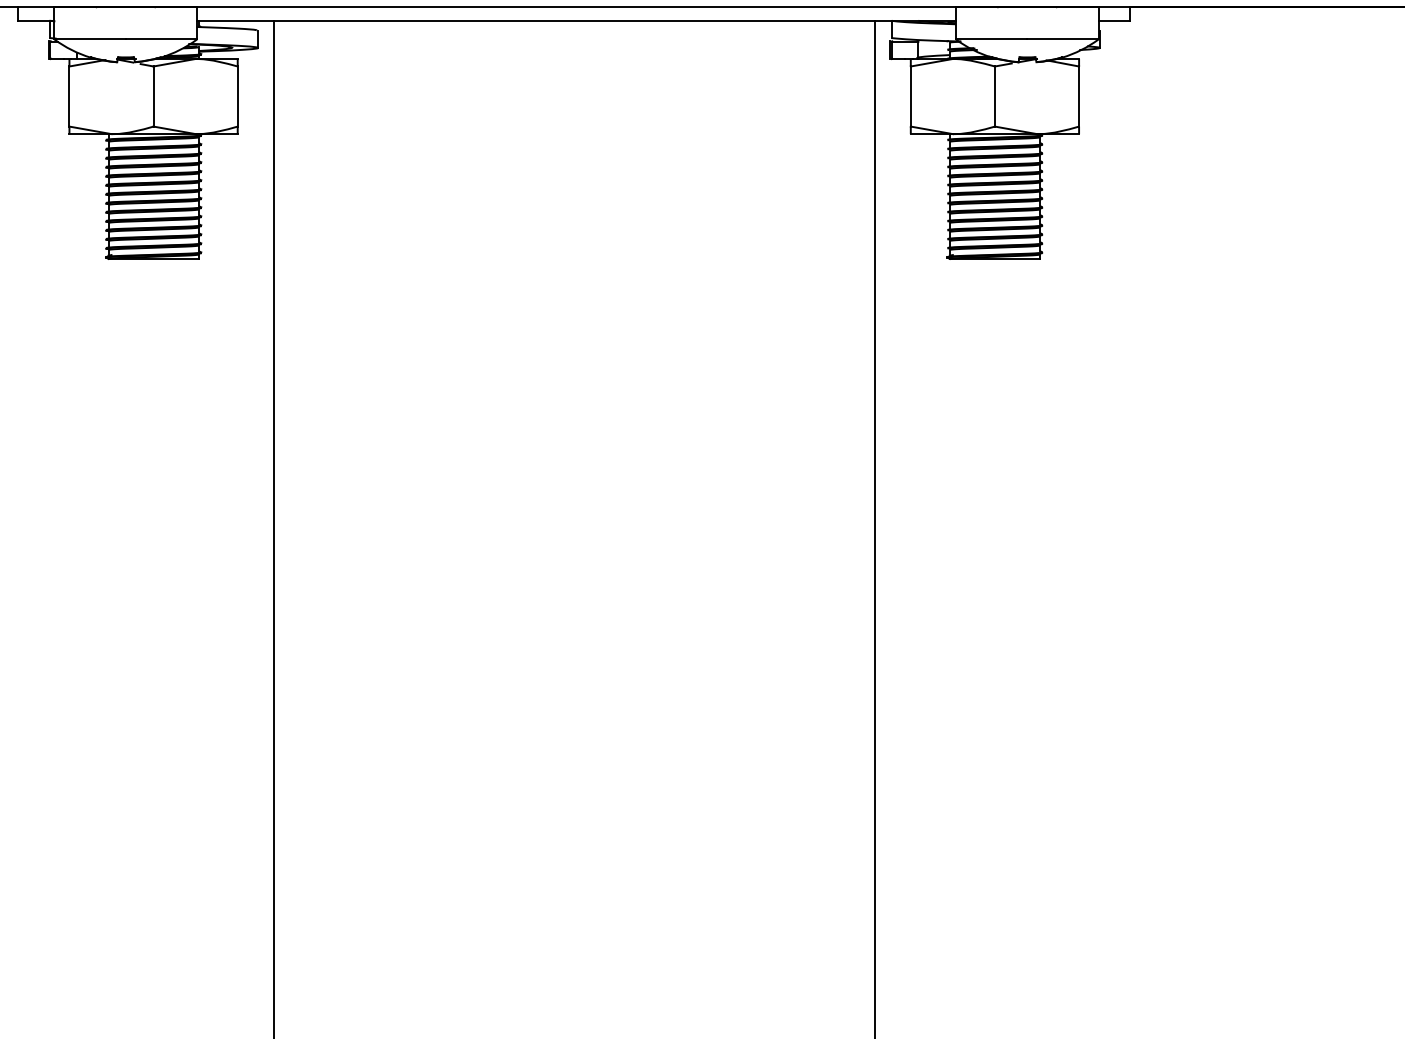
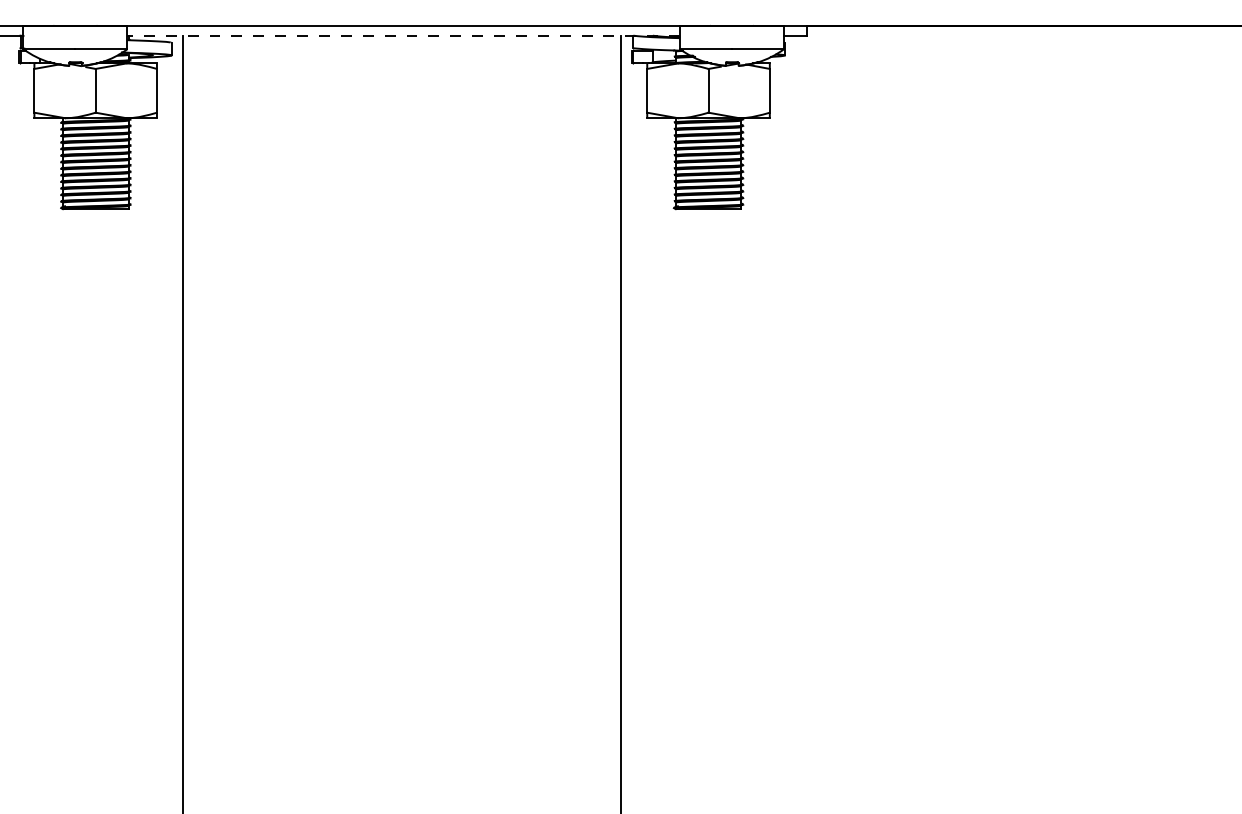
line: (576, 20) -> (403, 35), solid -> dashed

